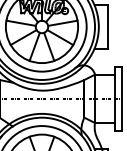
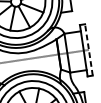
line: (121, 98) -> (88, 49), solid -> dashed

